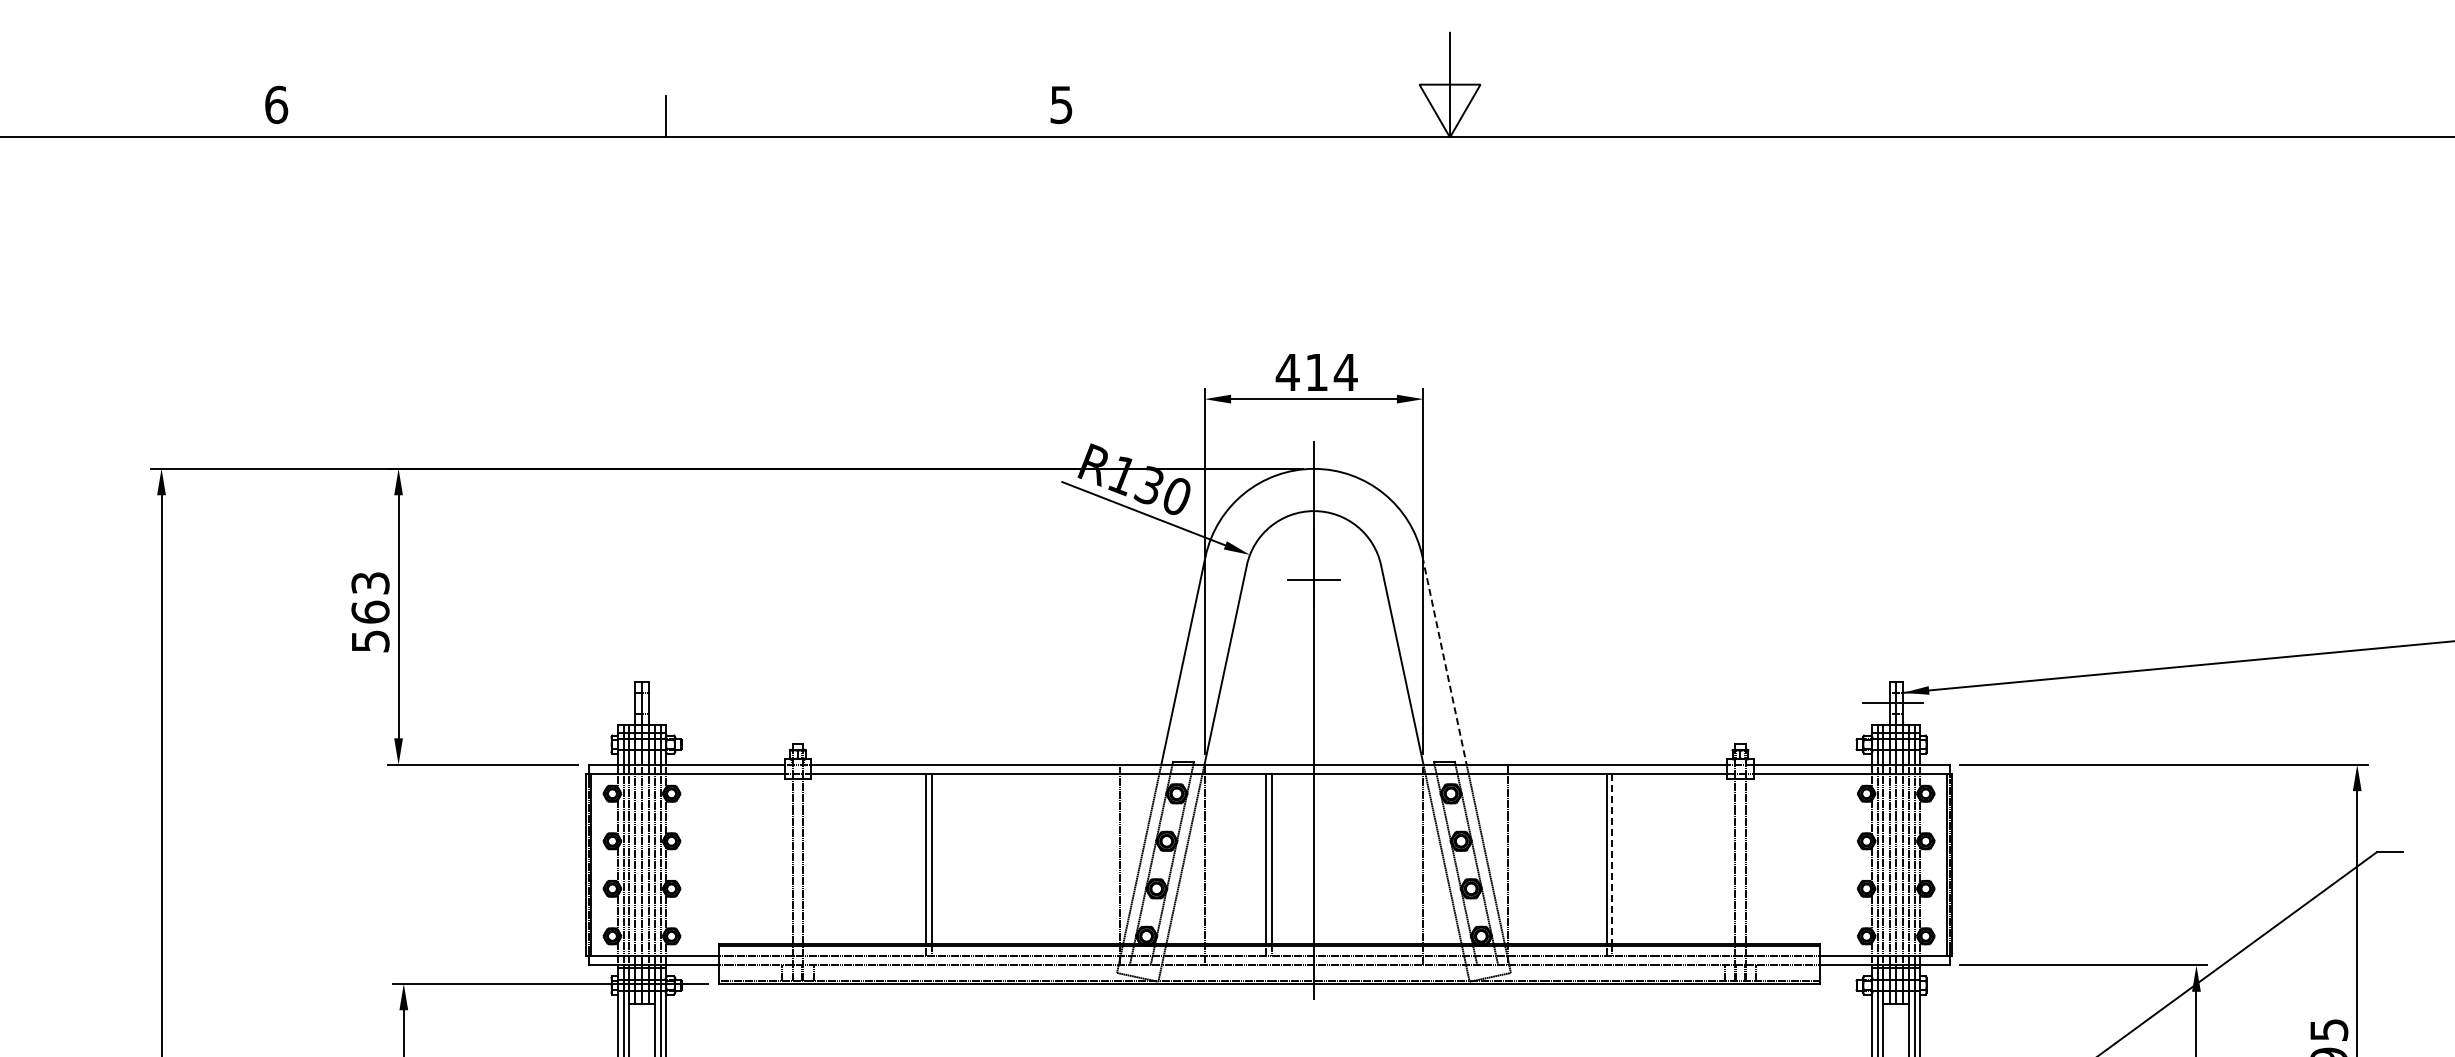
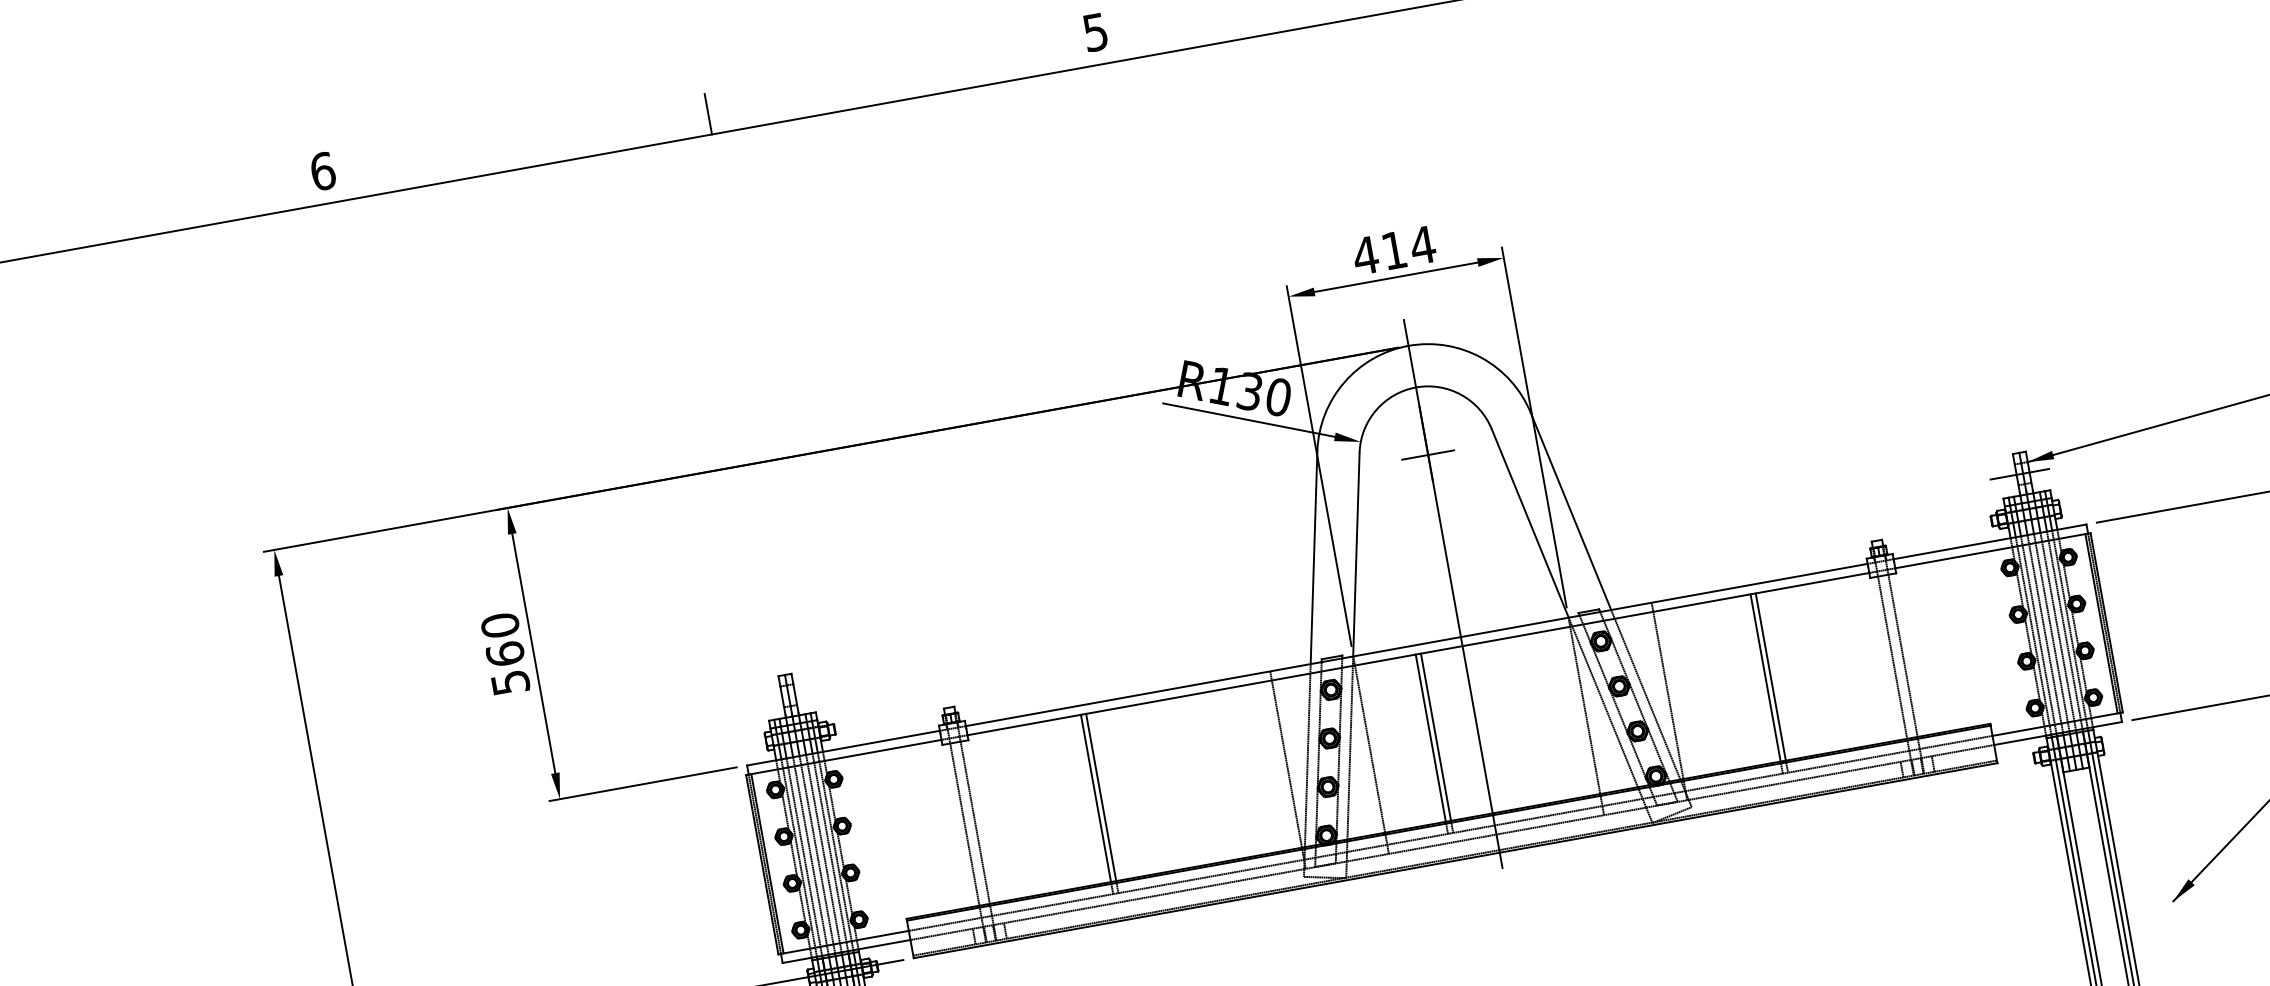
text: (370, 582) -> (500, 624), 563 -> 560
line: (1444, 661) -> (1571, 512), dashed -> solid
line: (1611, 858) -> (1770, 676), dashed -> solid

